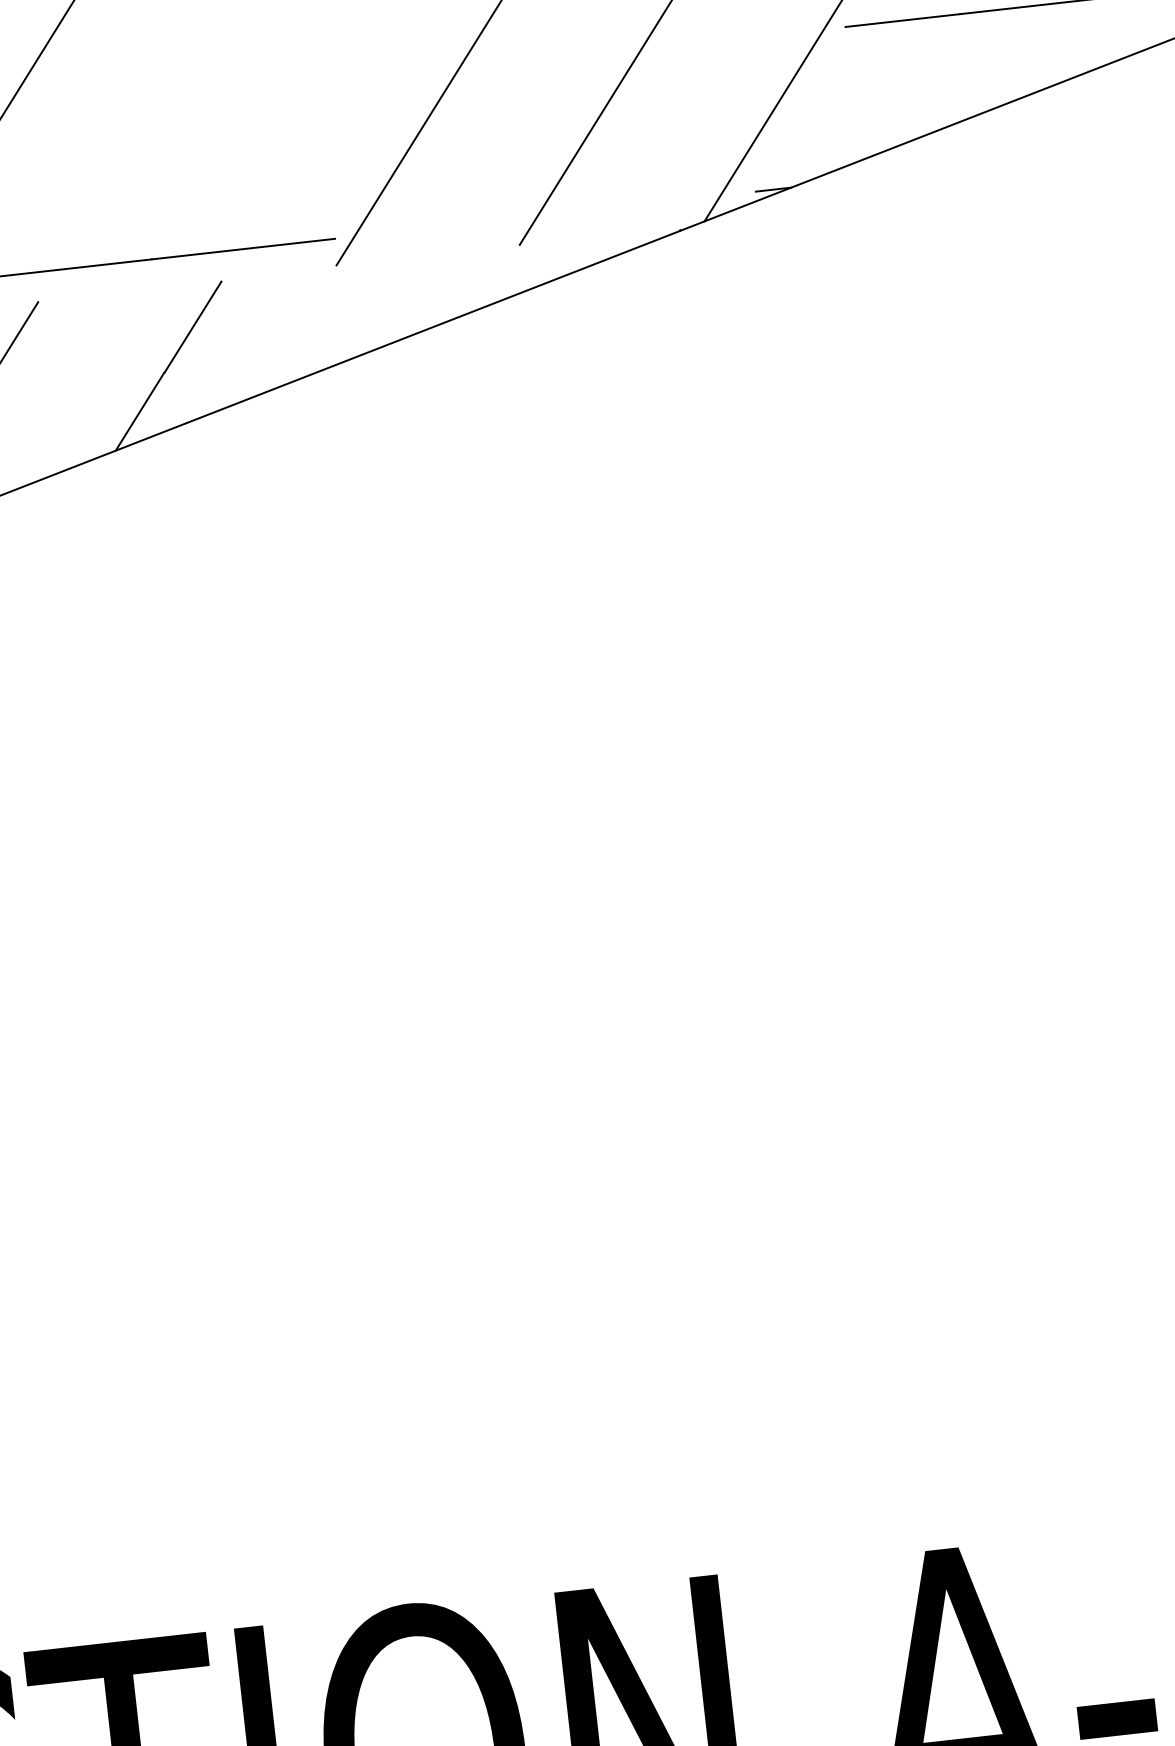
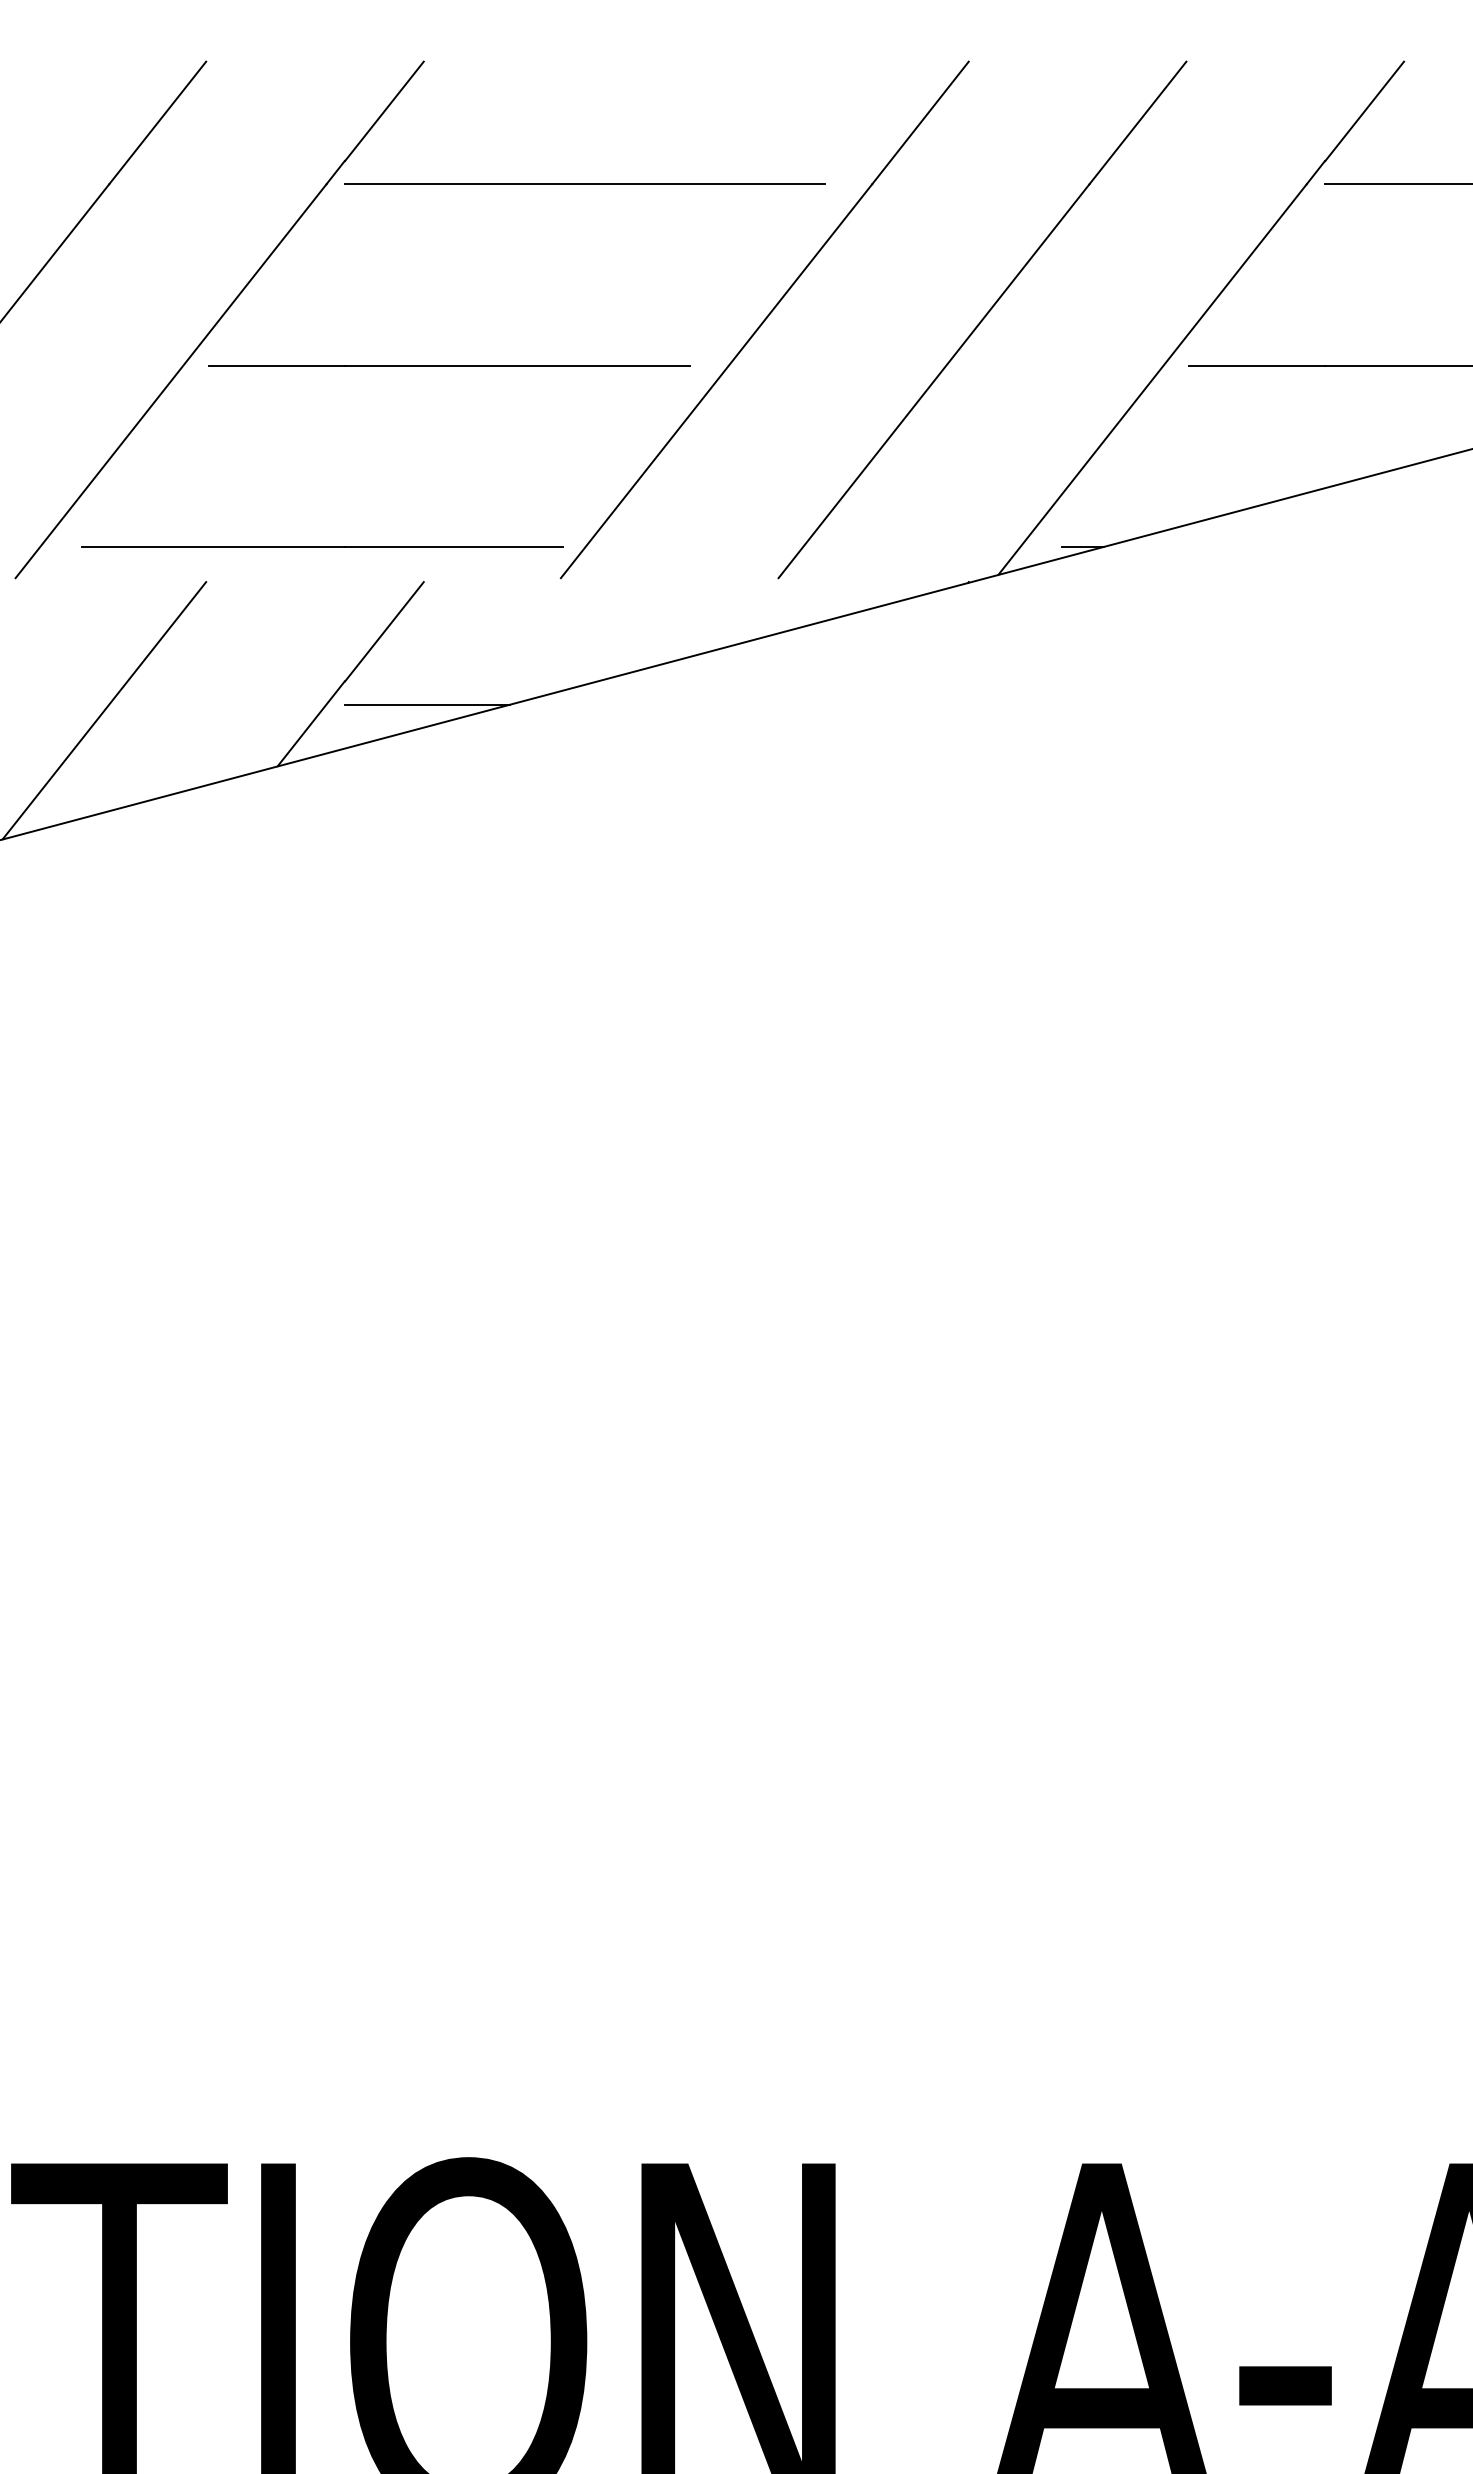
line: (222, 96) -> (449, 365), added
line: (236, 384) -> (427, 704), added

